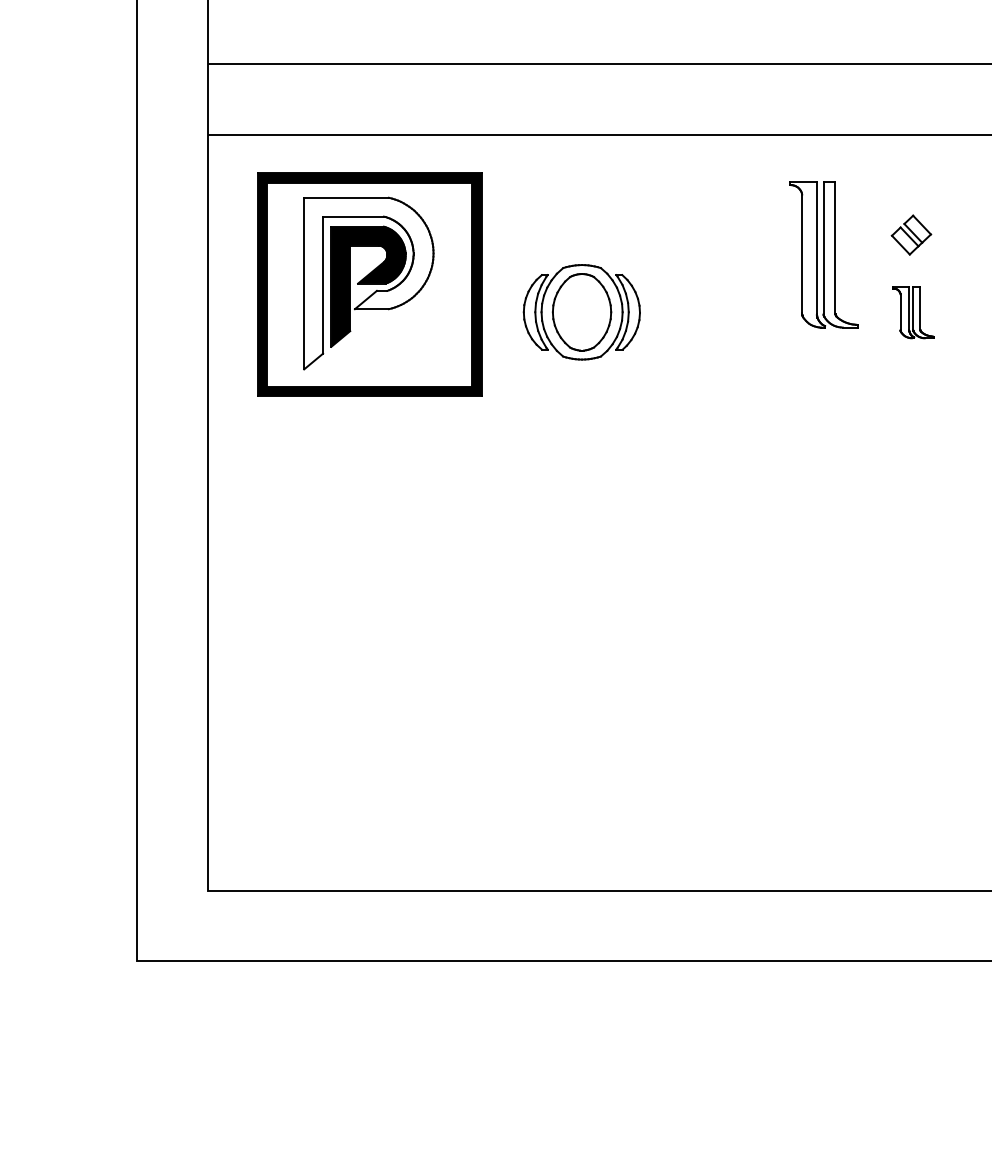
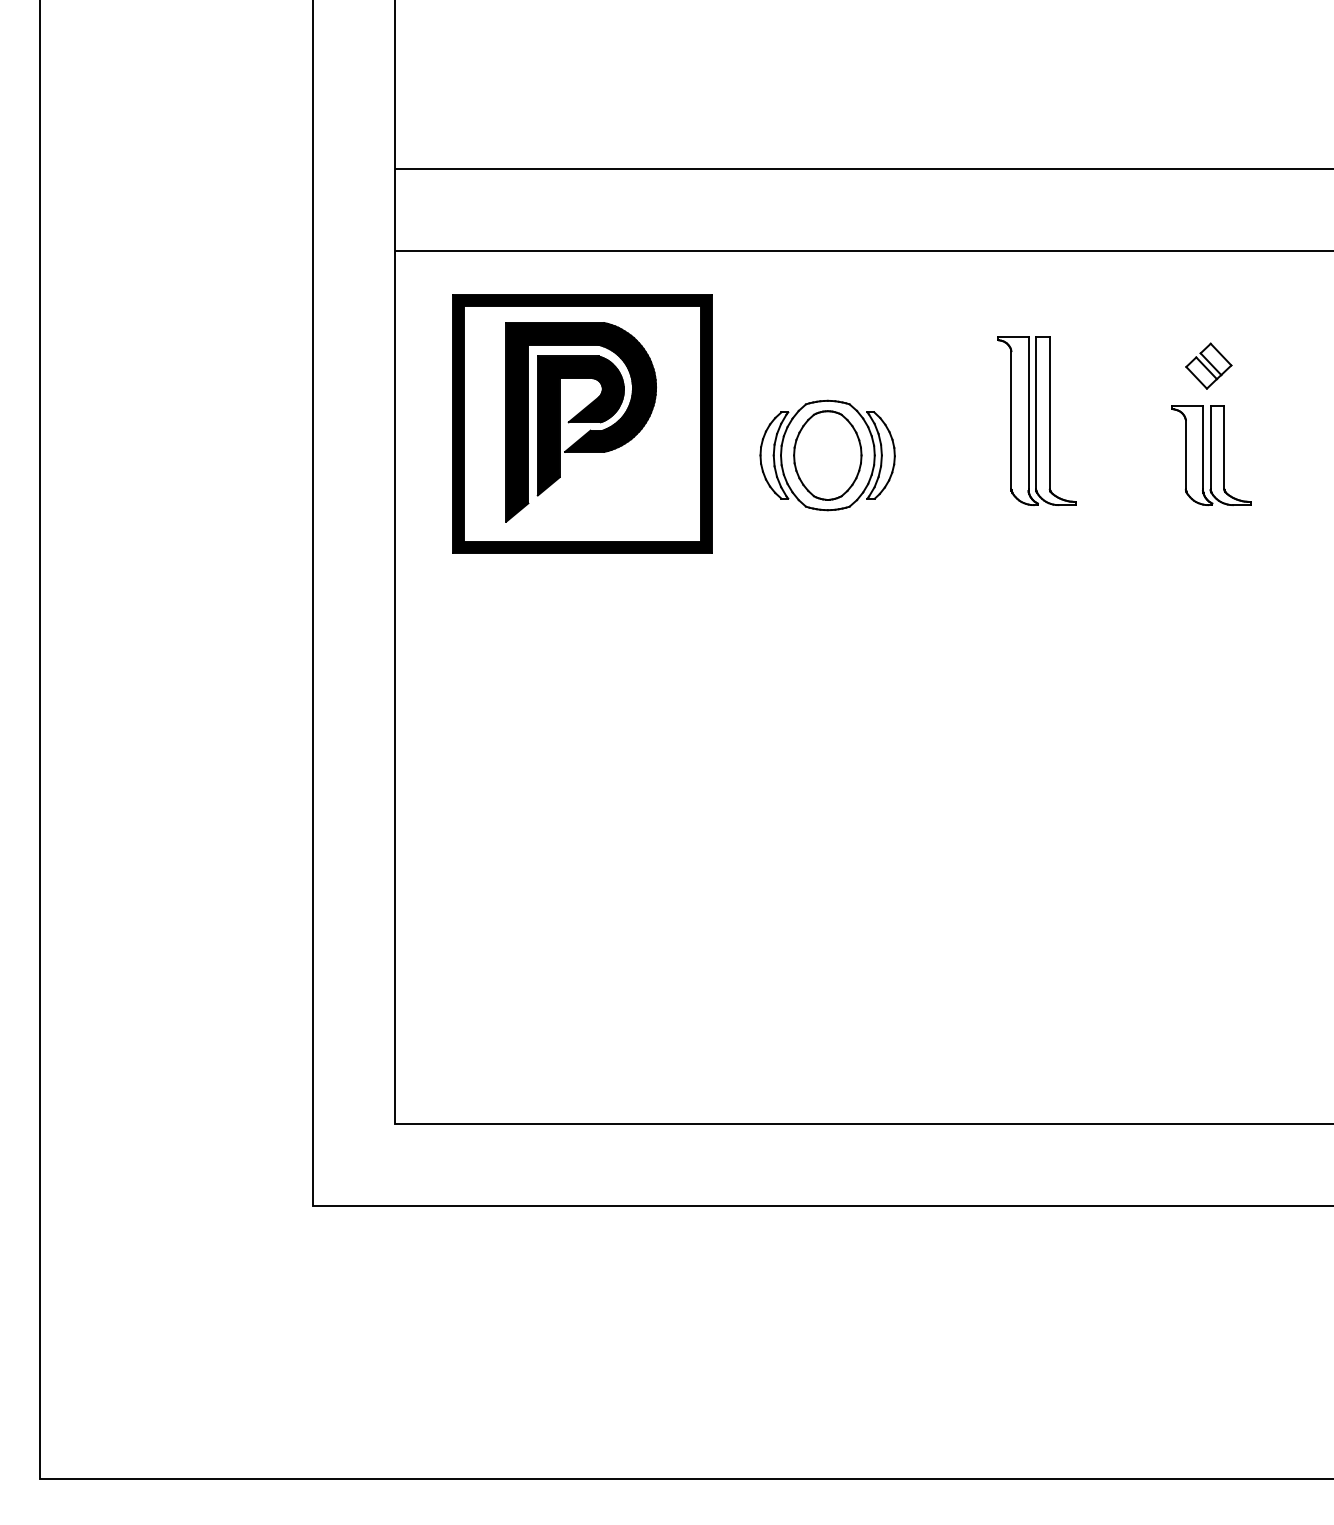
part: (823, 254) -> (1036, 420), moved
fill: (369, 283) -> (581, 422), added
part: (913, 312) -> (1211, 455), size x1.67

